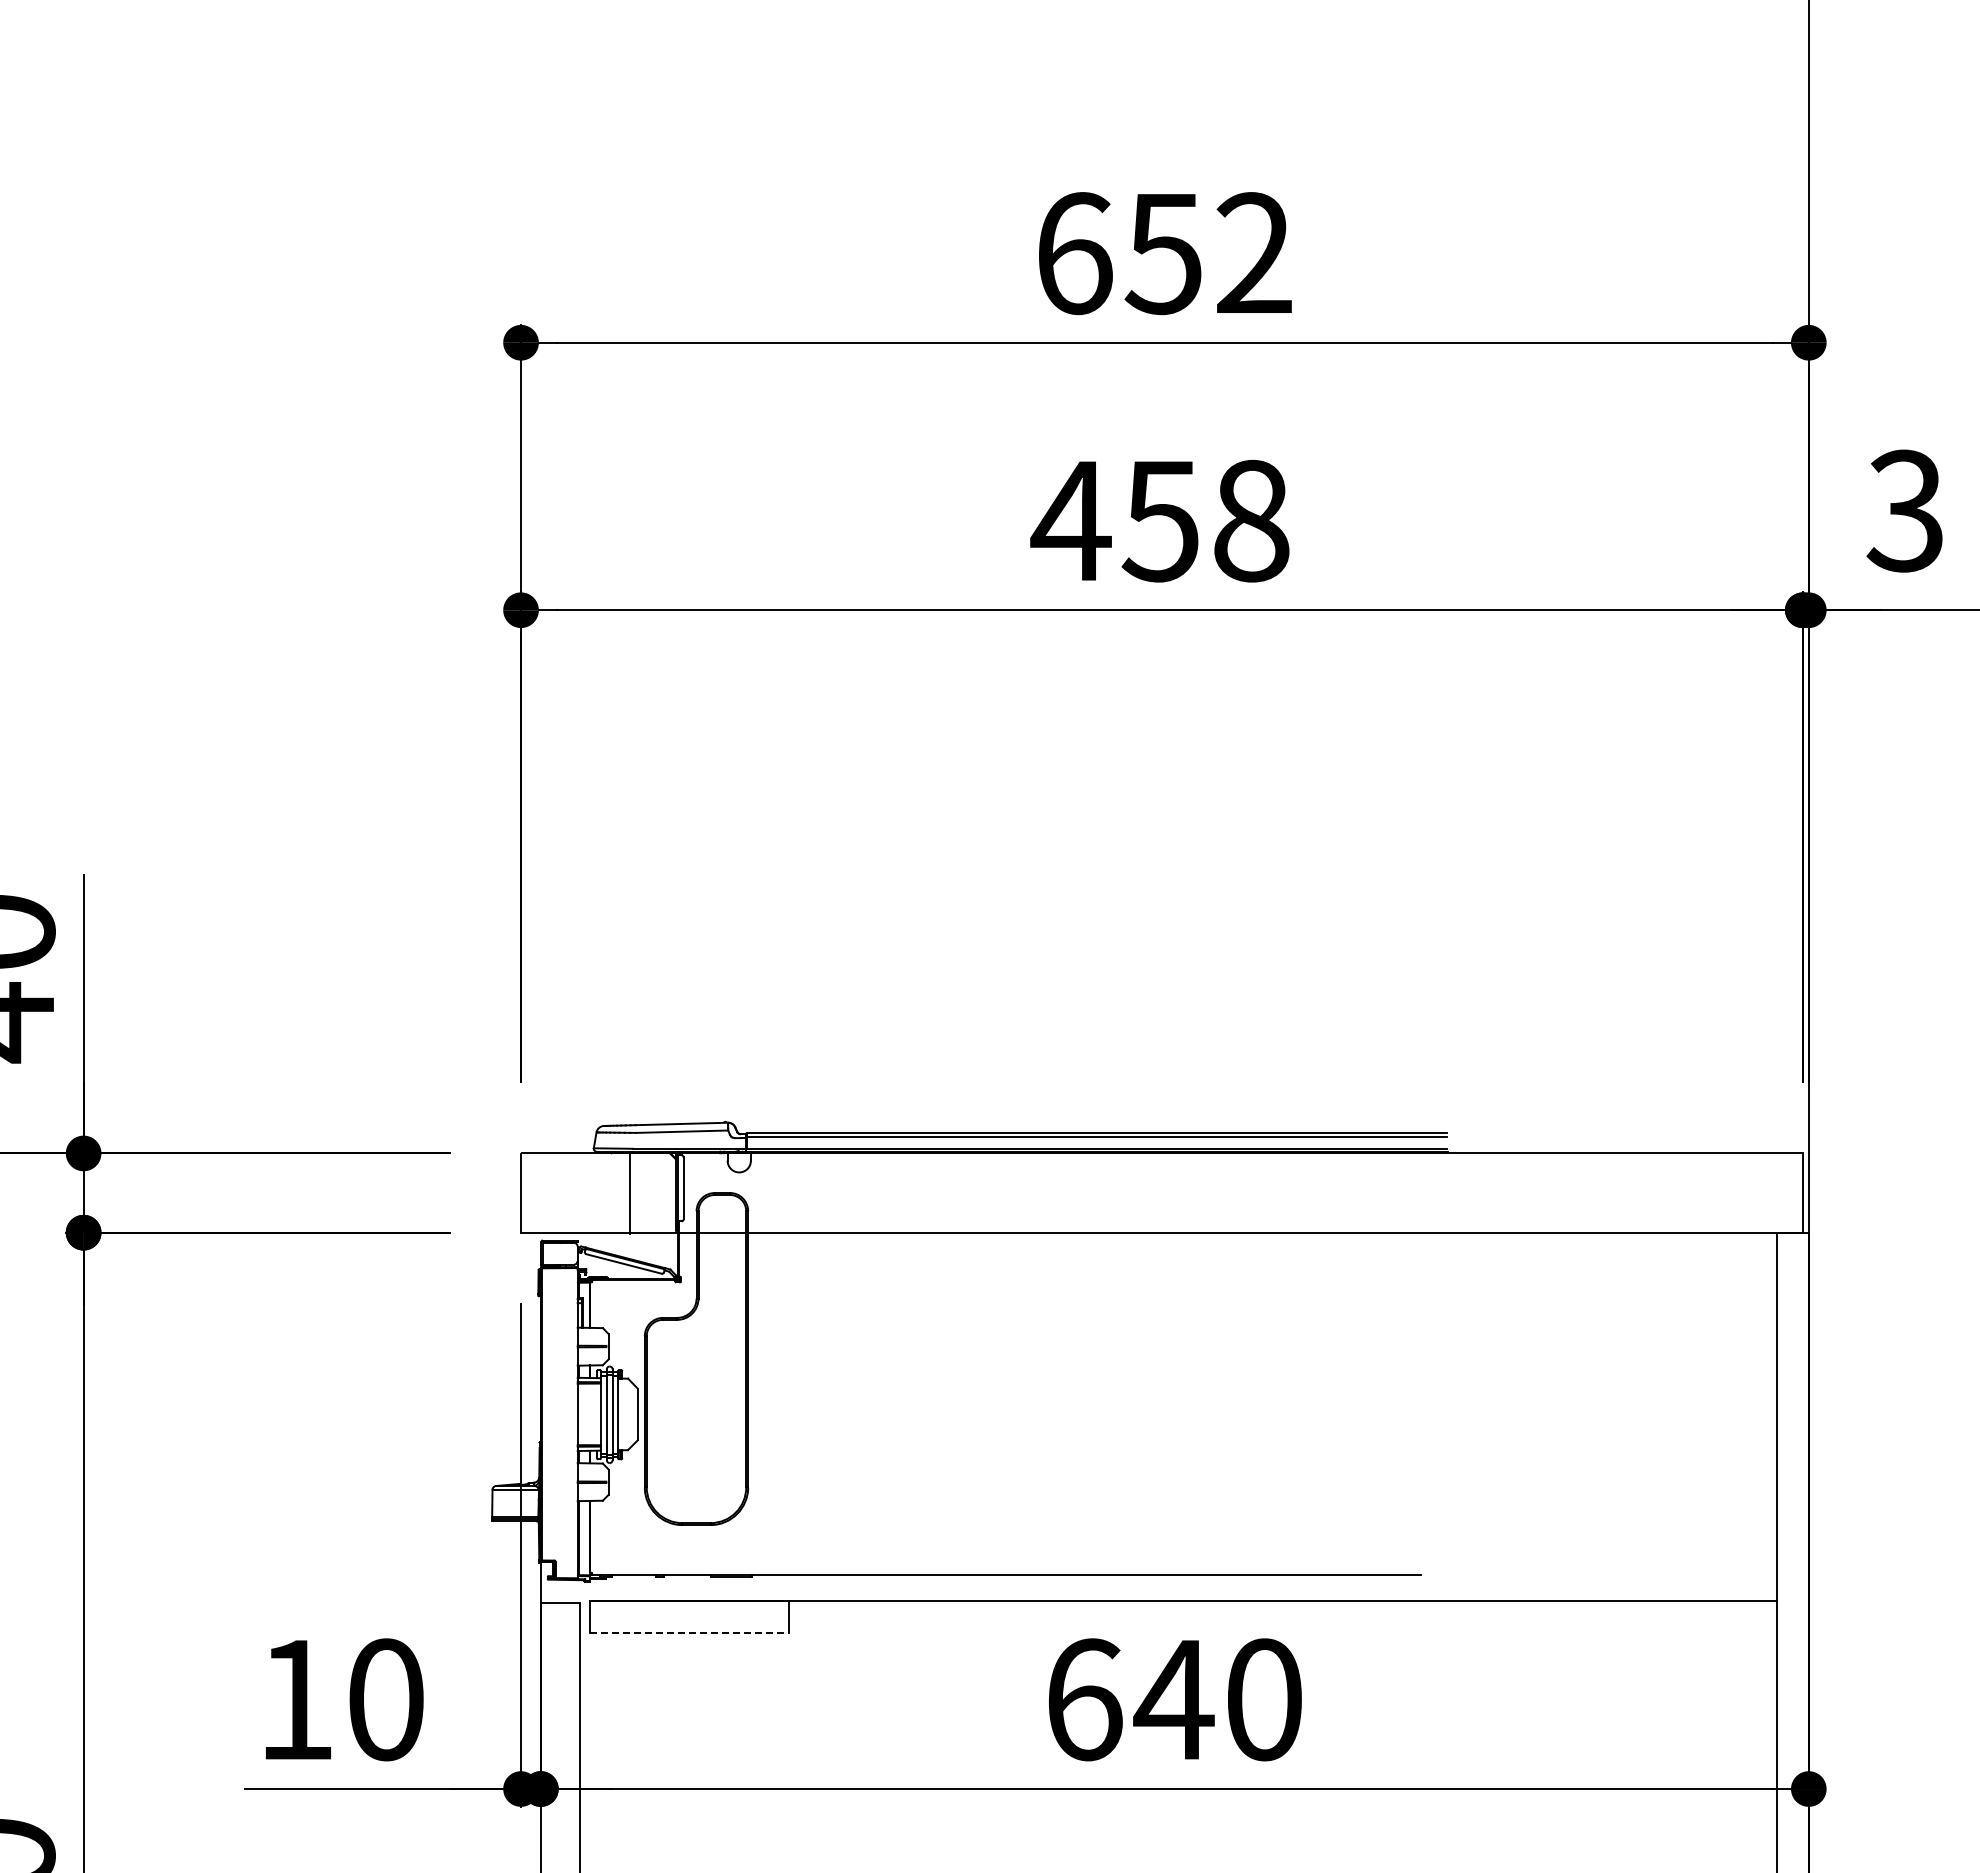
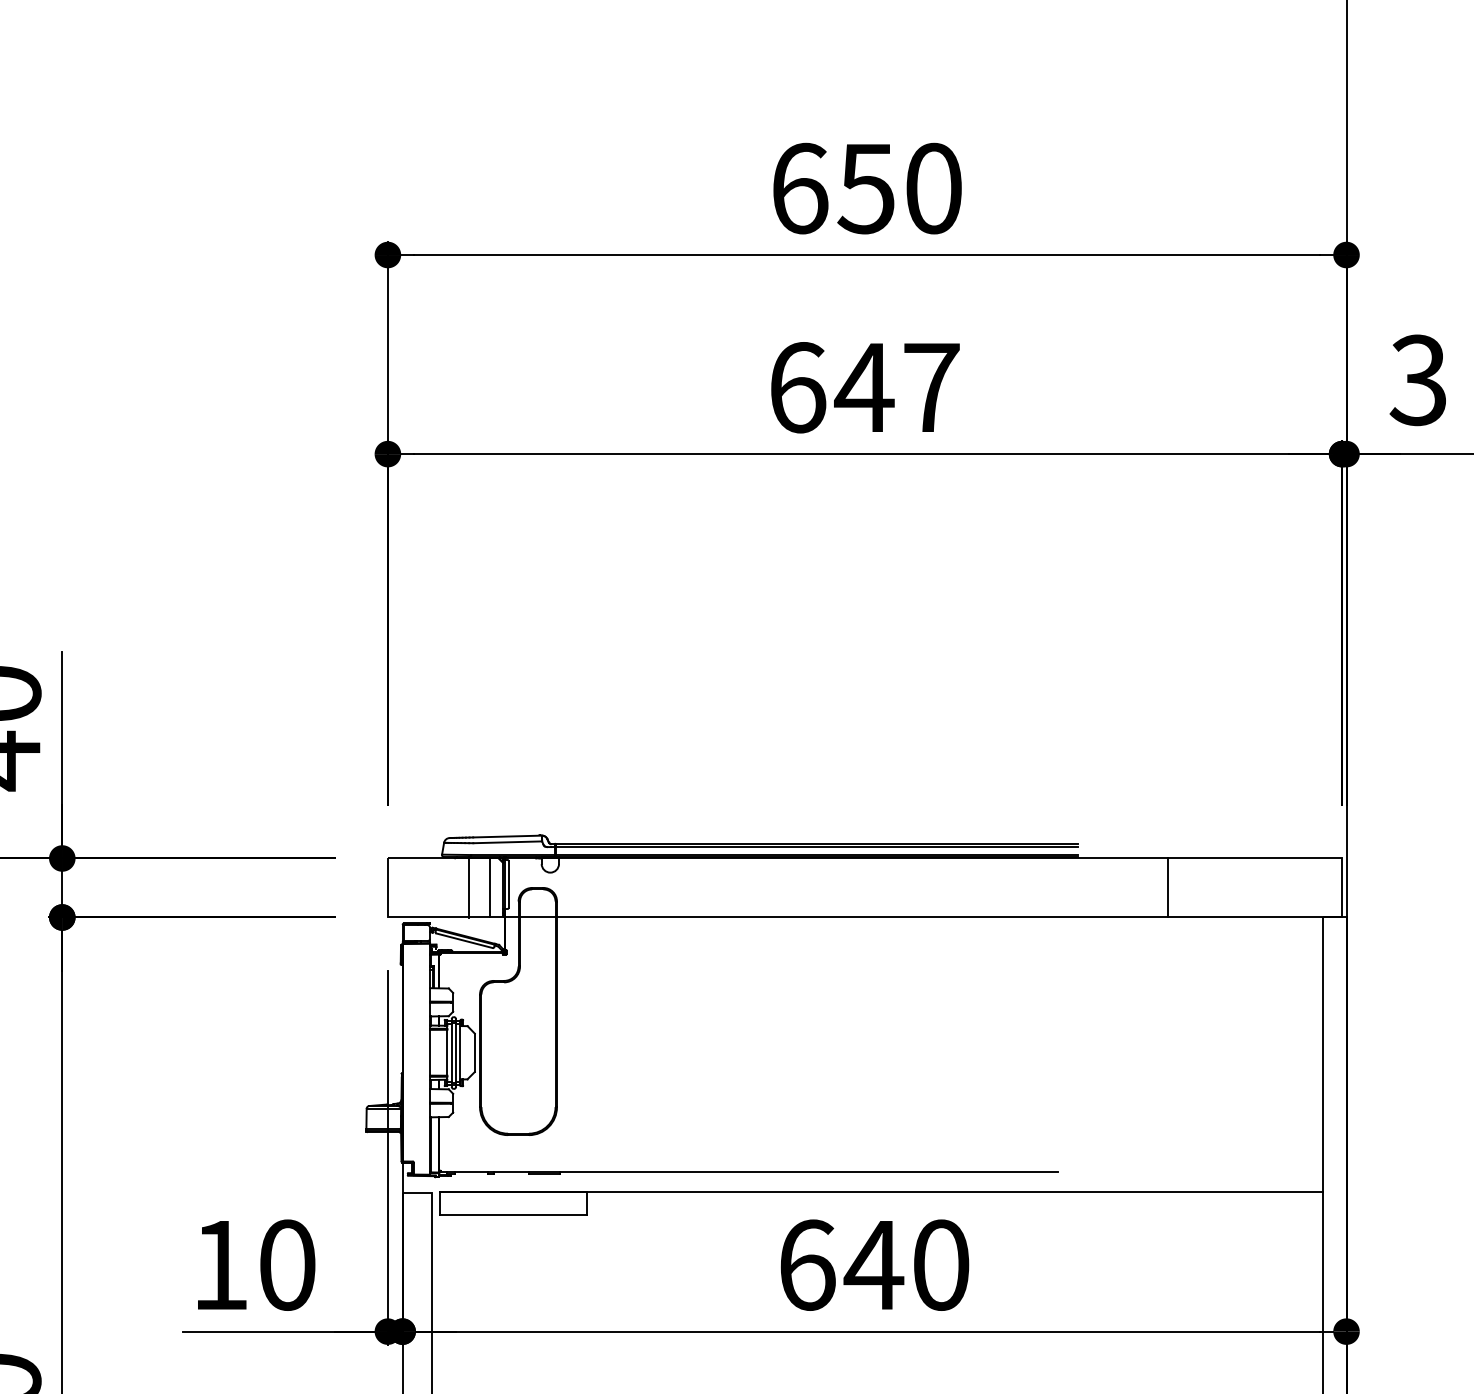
text: (1253, 253) -> (933, 188), 652 -> 650
text: (1159, 520) -> (863, 387), 458 -> 647
line: (657, 1192) -> (489, 887), added
line: (1569, 1192) -> (1168, 887), added
line: (689, 1632) -> (513, 1215), dashed -> solid

